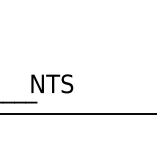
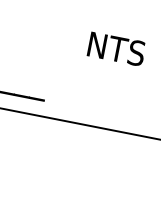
text: (52, 83) -> (117, 48), moved

